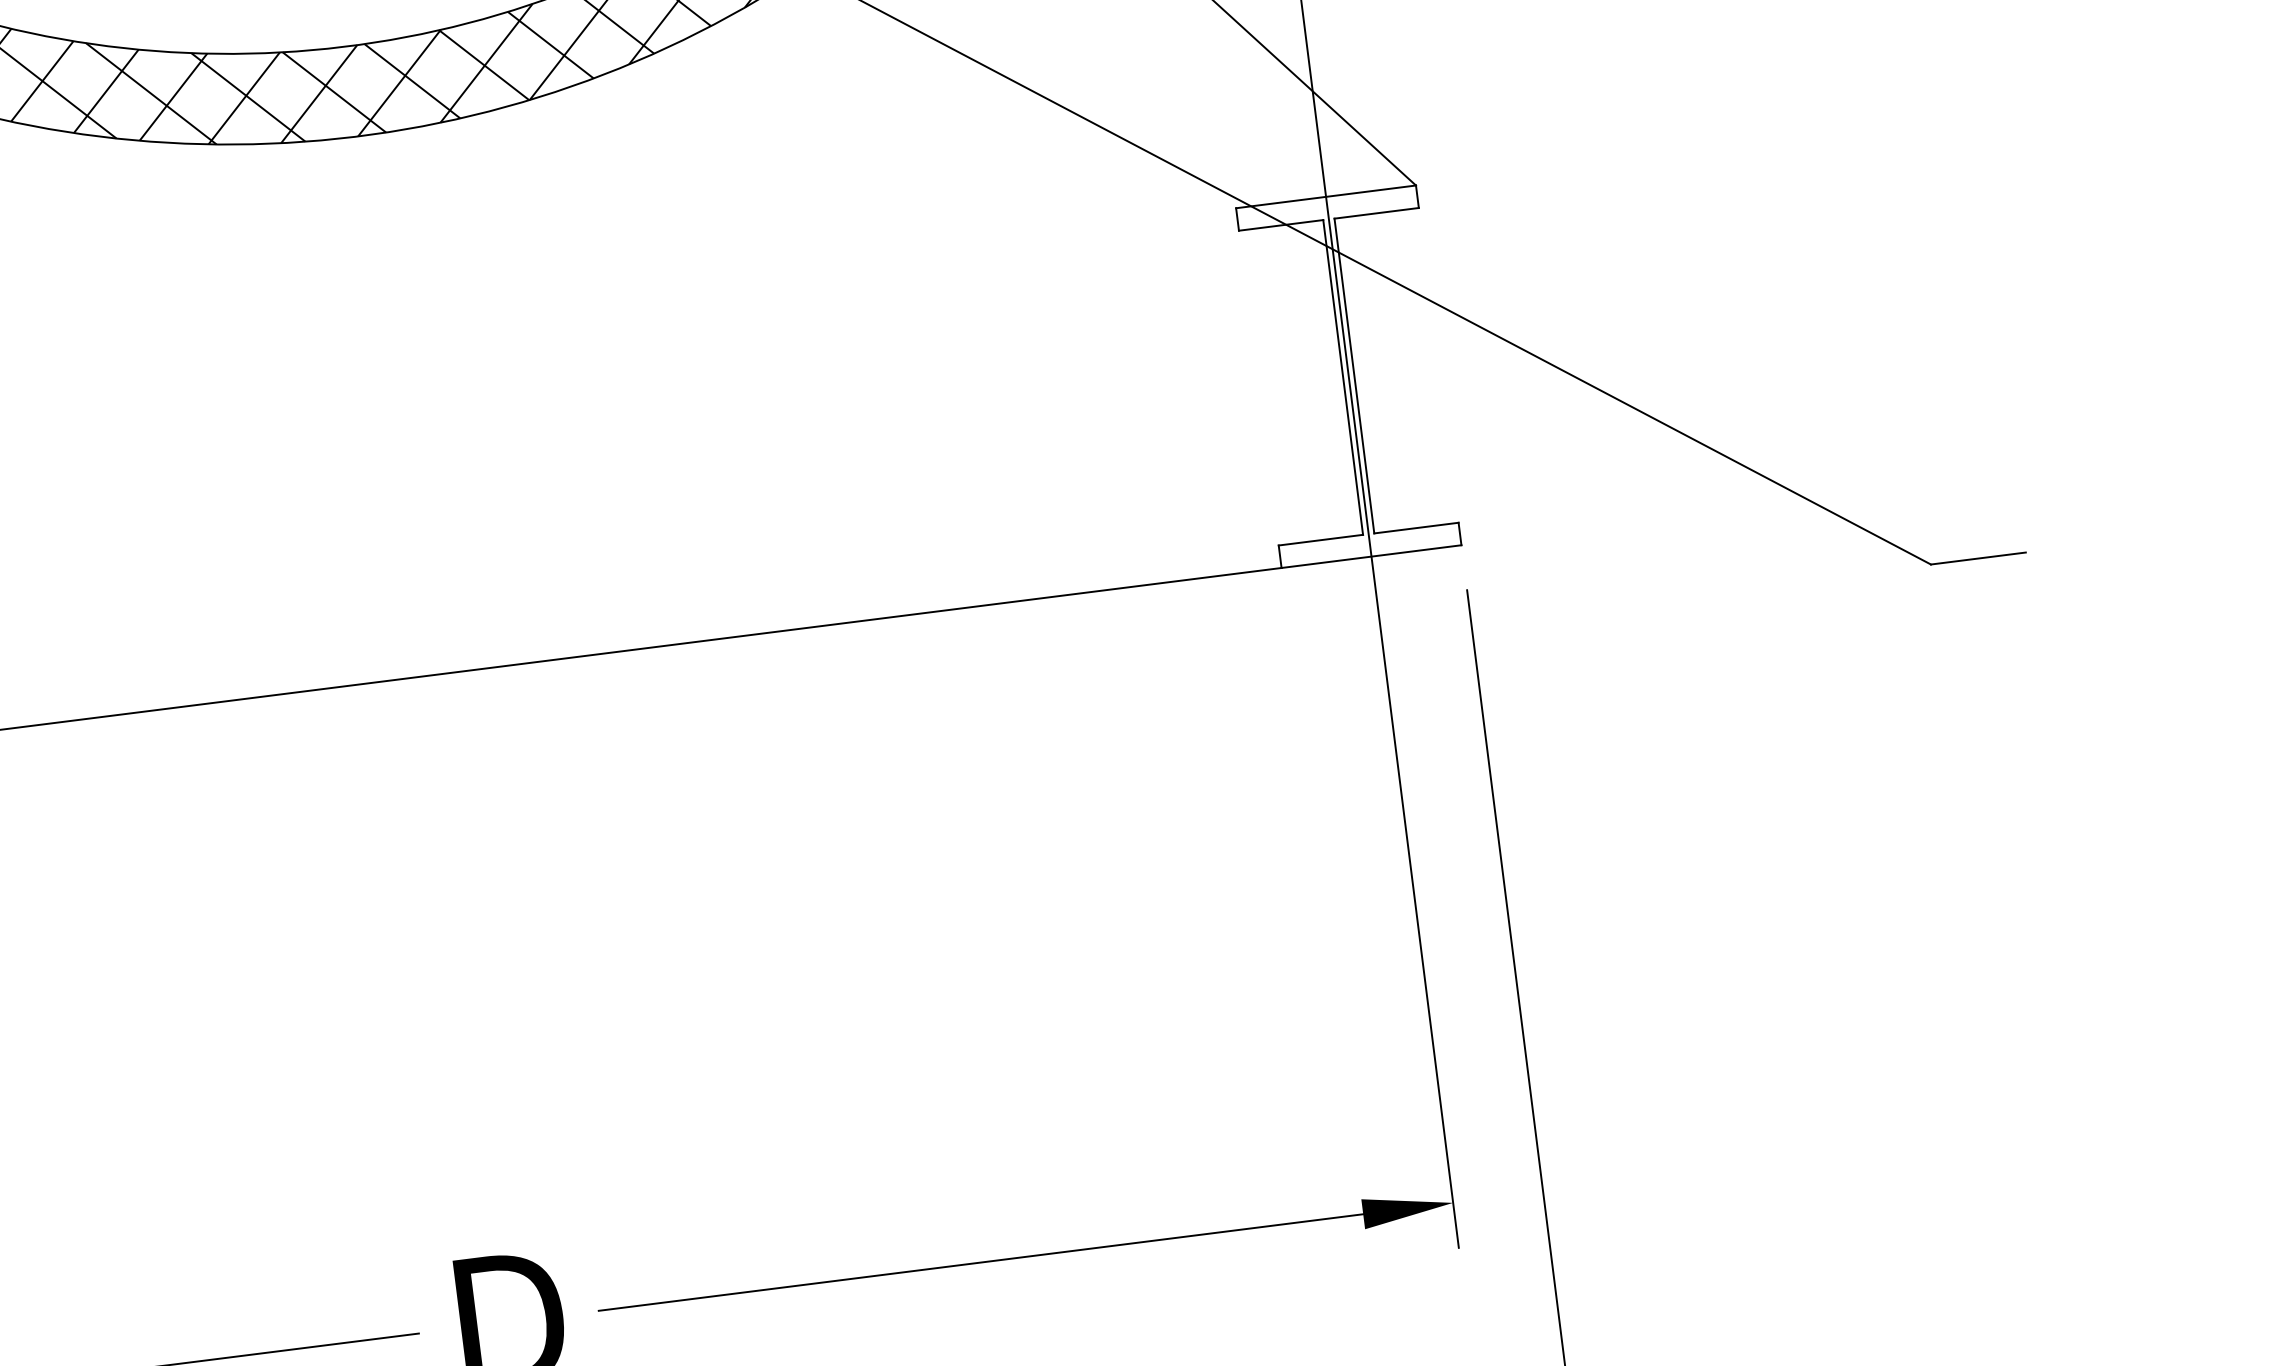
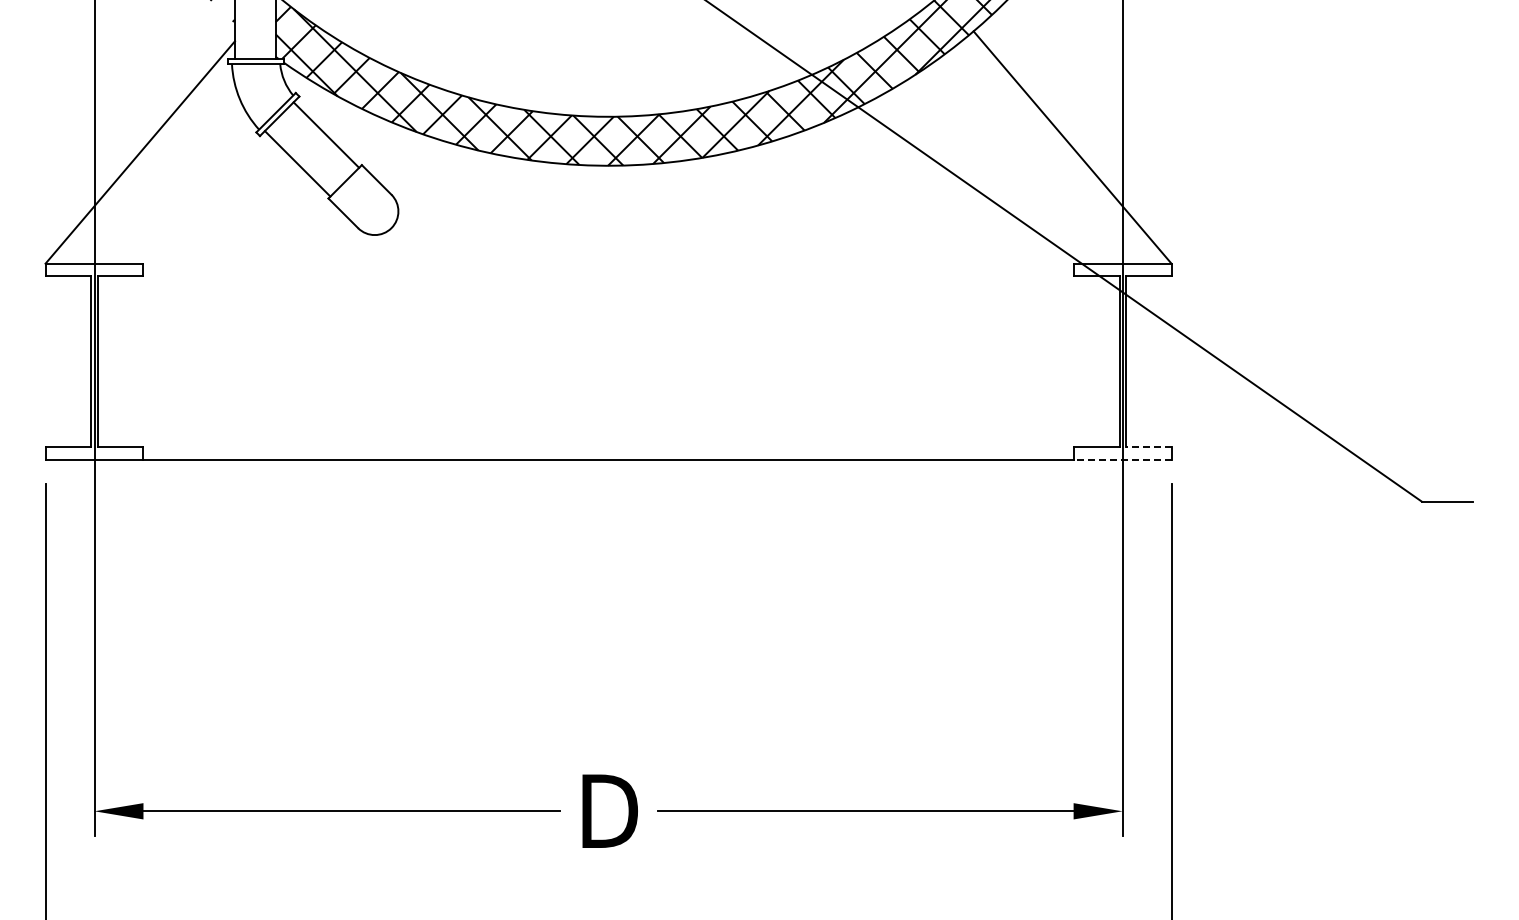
line: (1416, 528) -> (1148, 447), solid -> dashed
line: (1371, 556) -> (1122, 459), solid -> dashed

